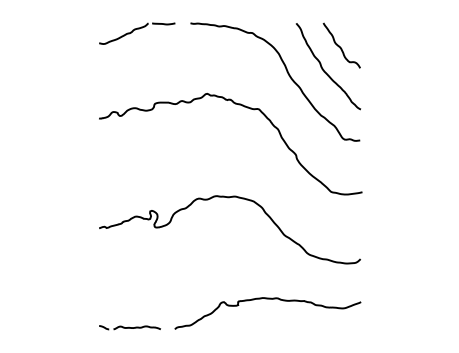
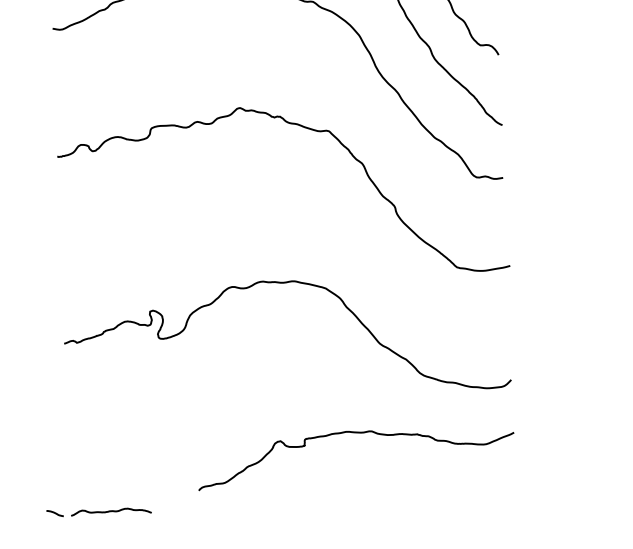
curve: (267, 299) -> (354, 434), moved
part: (129, 327) -> (98, 511), moved

